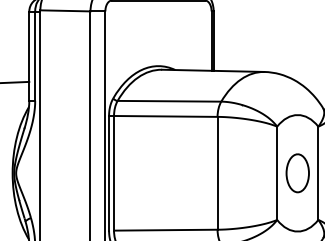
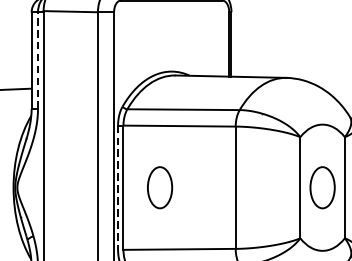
line: (35, 56) -> (38, 61), solid -> dashed
line: (109, 173) -> (118, 187), solid -> dashed
part: (147, 173) -> (159, 187), added

